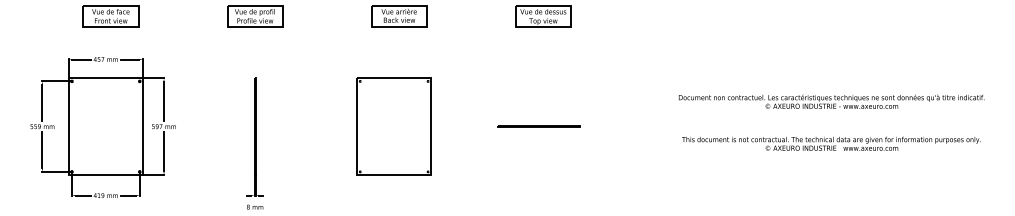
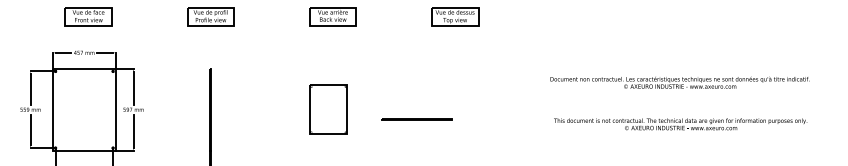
text: (831, 101) -> (679, 82), moved
part: (393, 126) -> (328, 109), size x0.6
line: (538, 126) -> (417, 118), moved
text: (831, 143) -> (680, 124), moved

